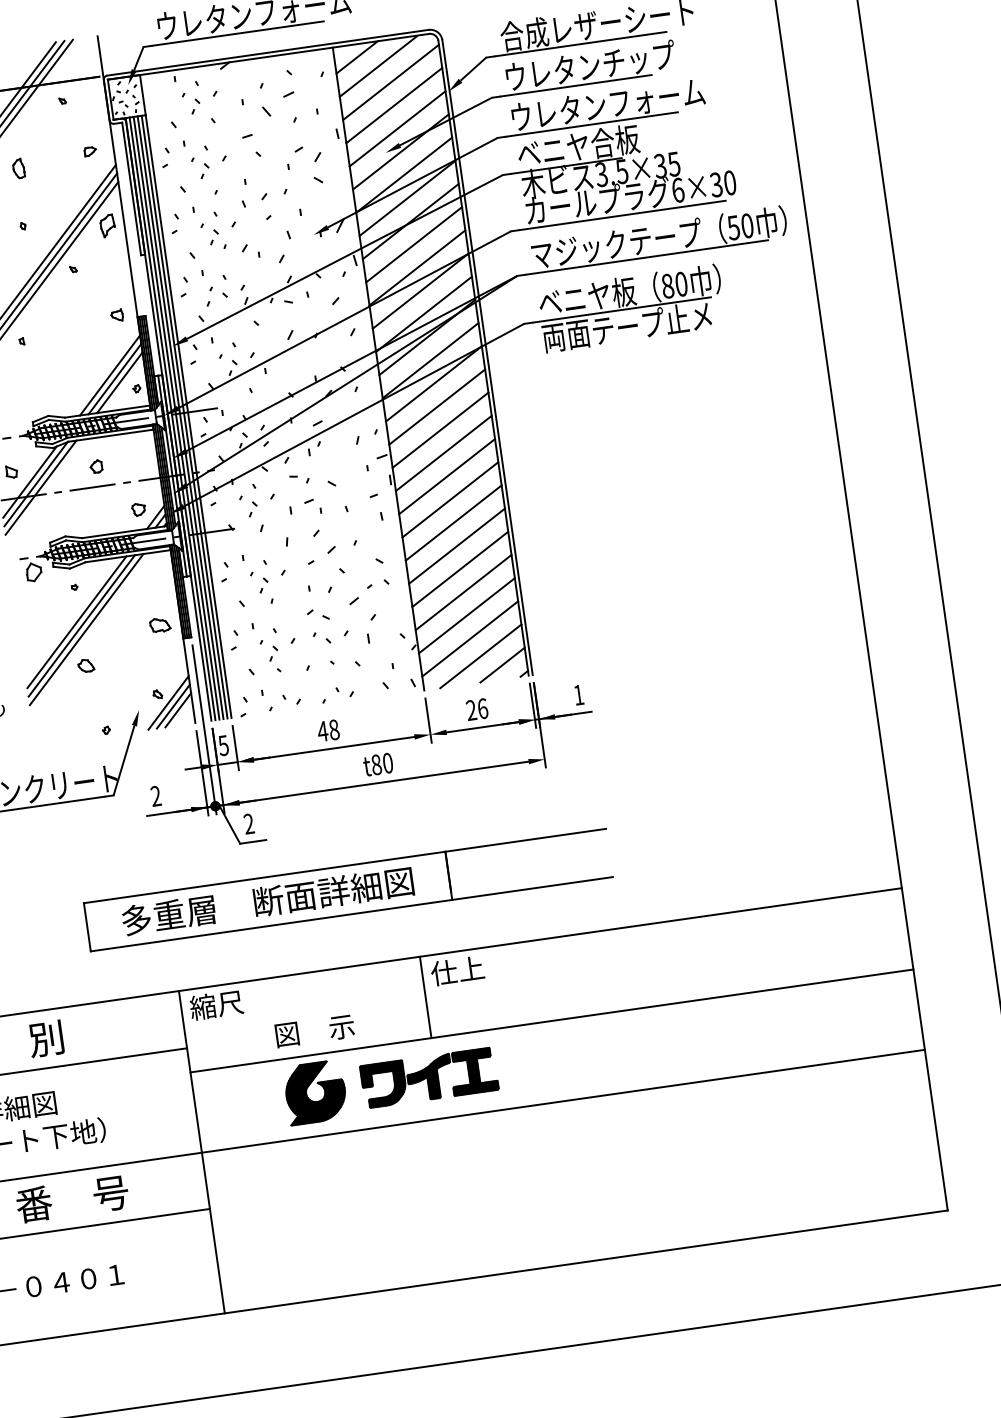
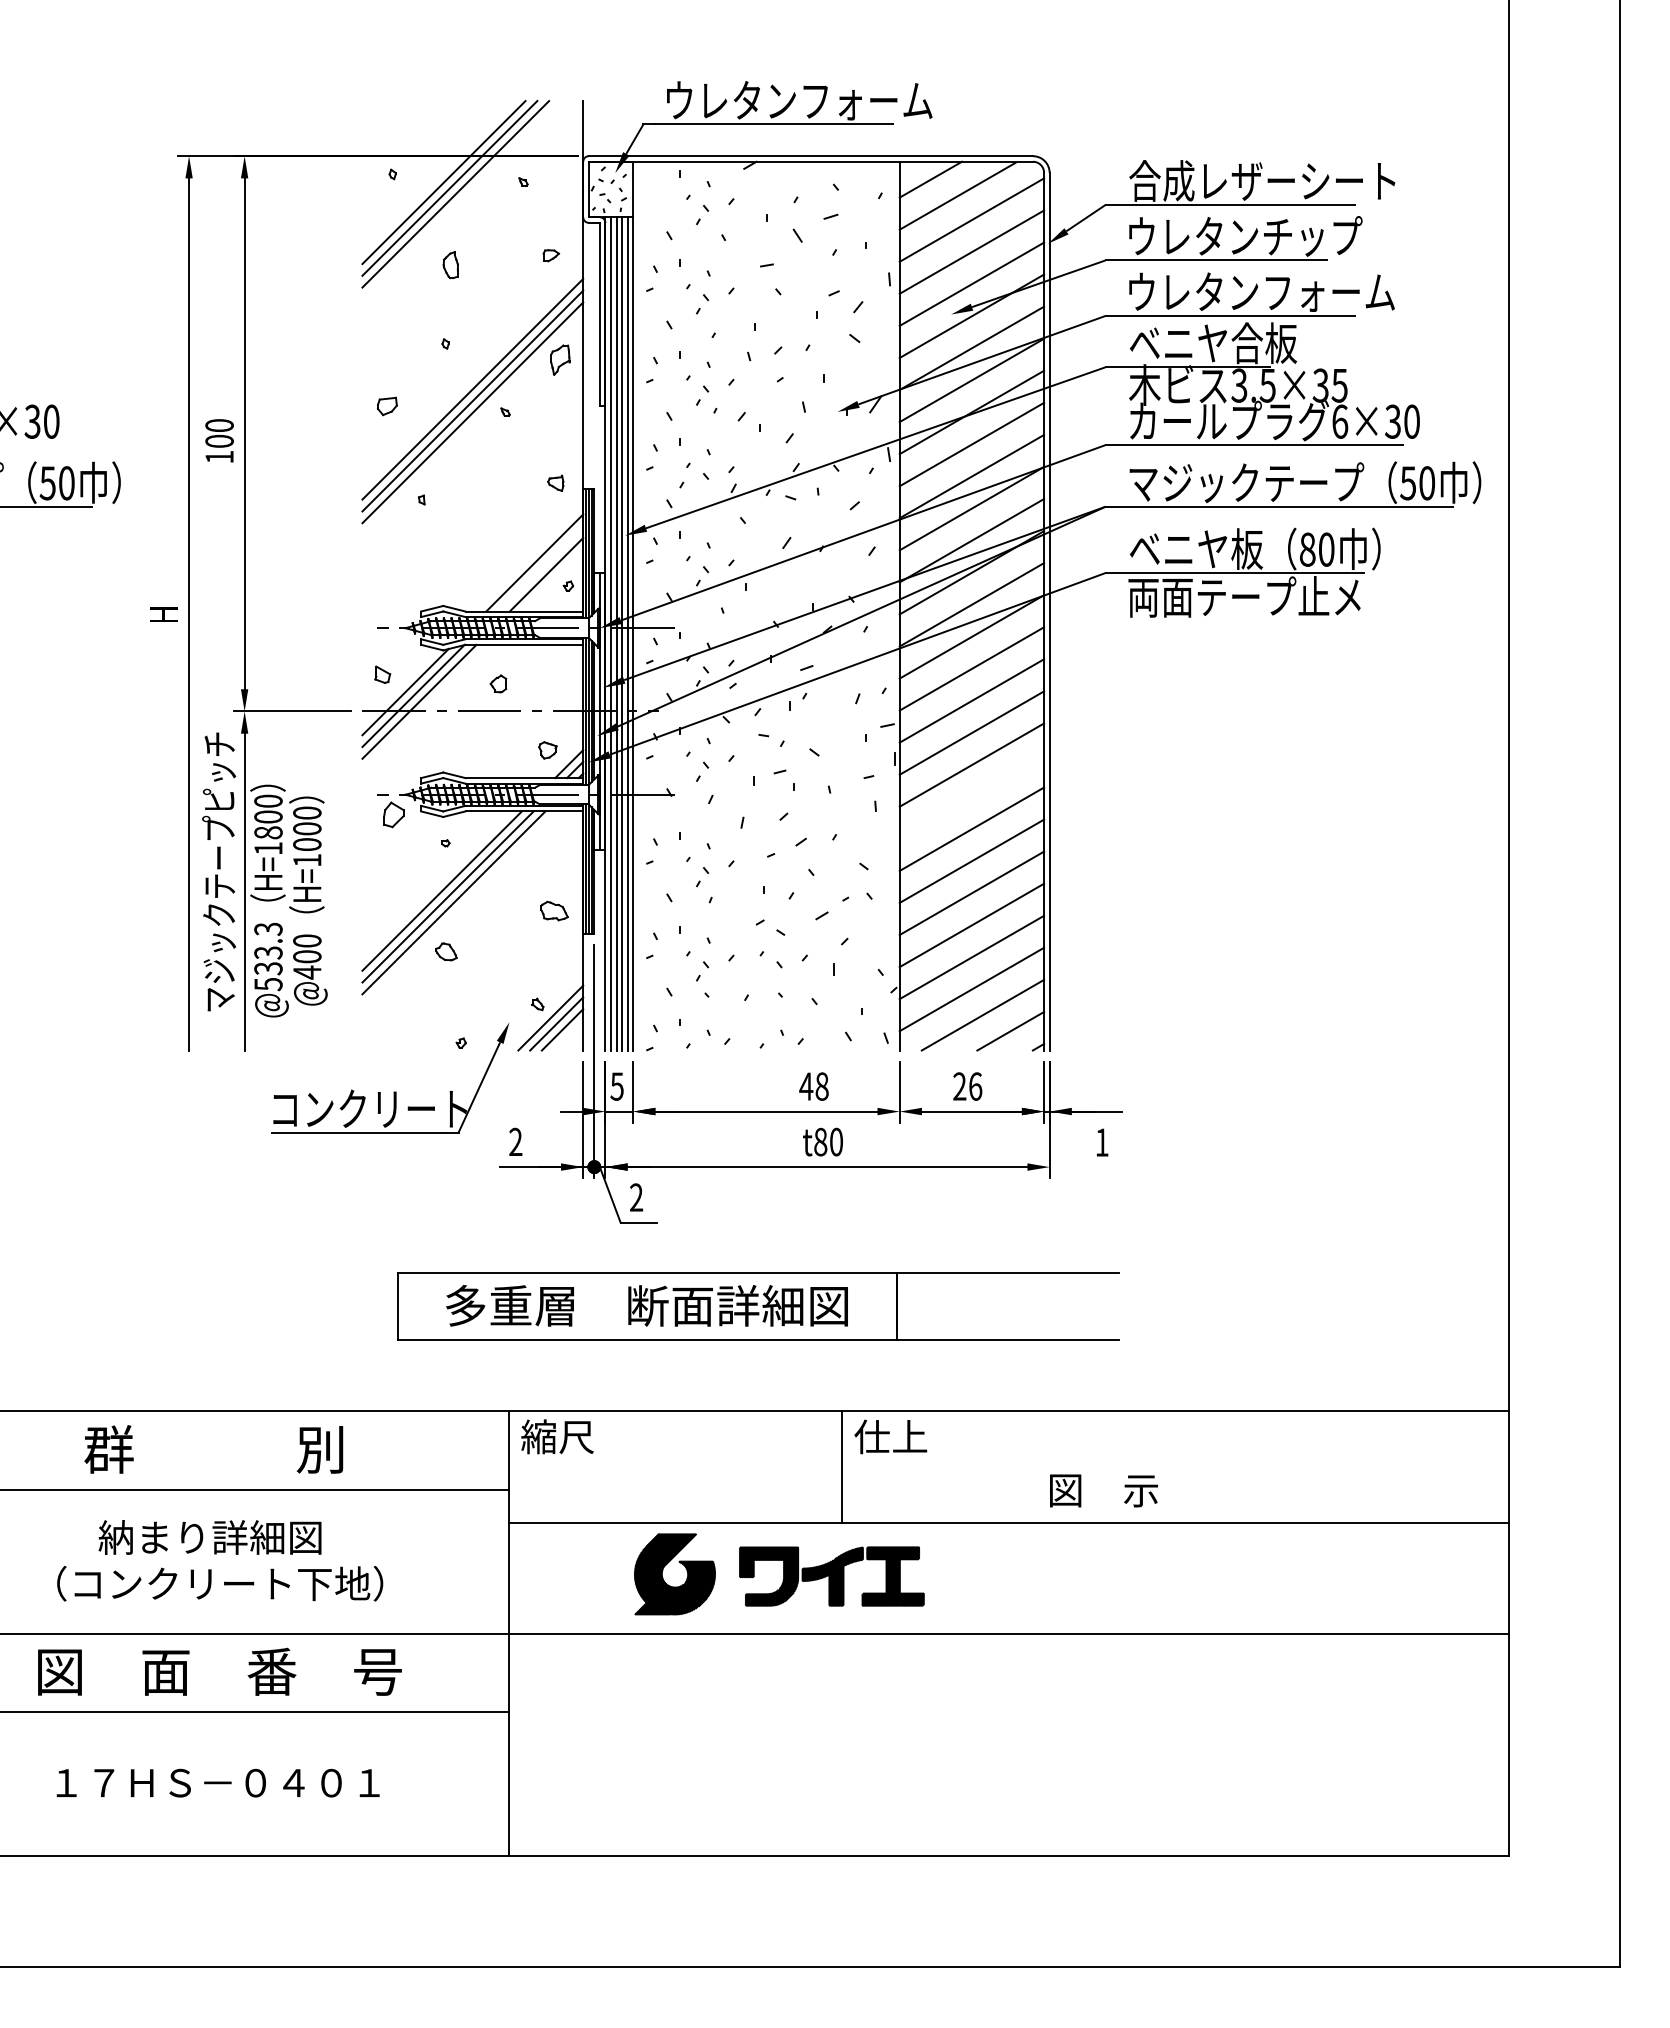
line: (114, 378) -> (540, 568), removed
line: (450, 499) -> (971, 796), removed
text: (579, 695) -> (1102, 1142), moved
text: (328, 730) -> (813, 1086), moved
text: (314, 1030) -> (1103, 1490), moved

